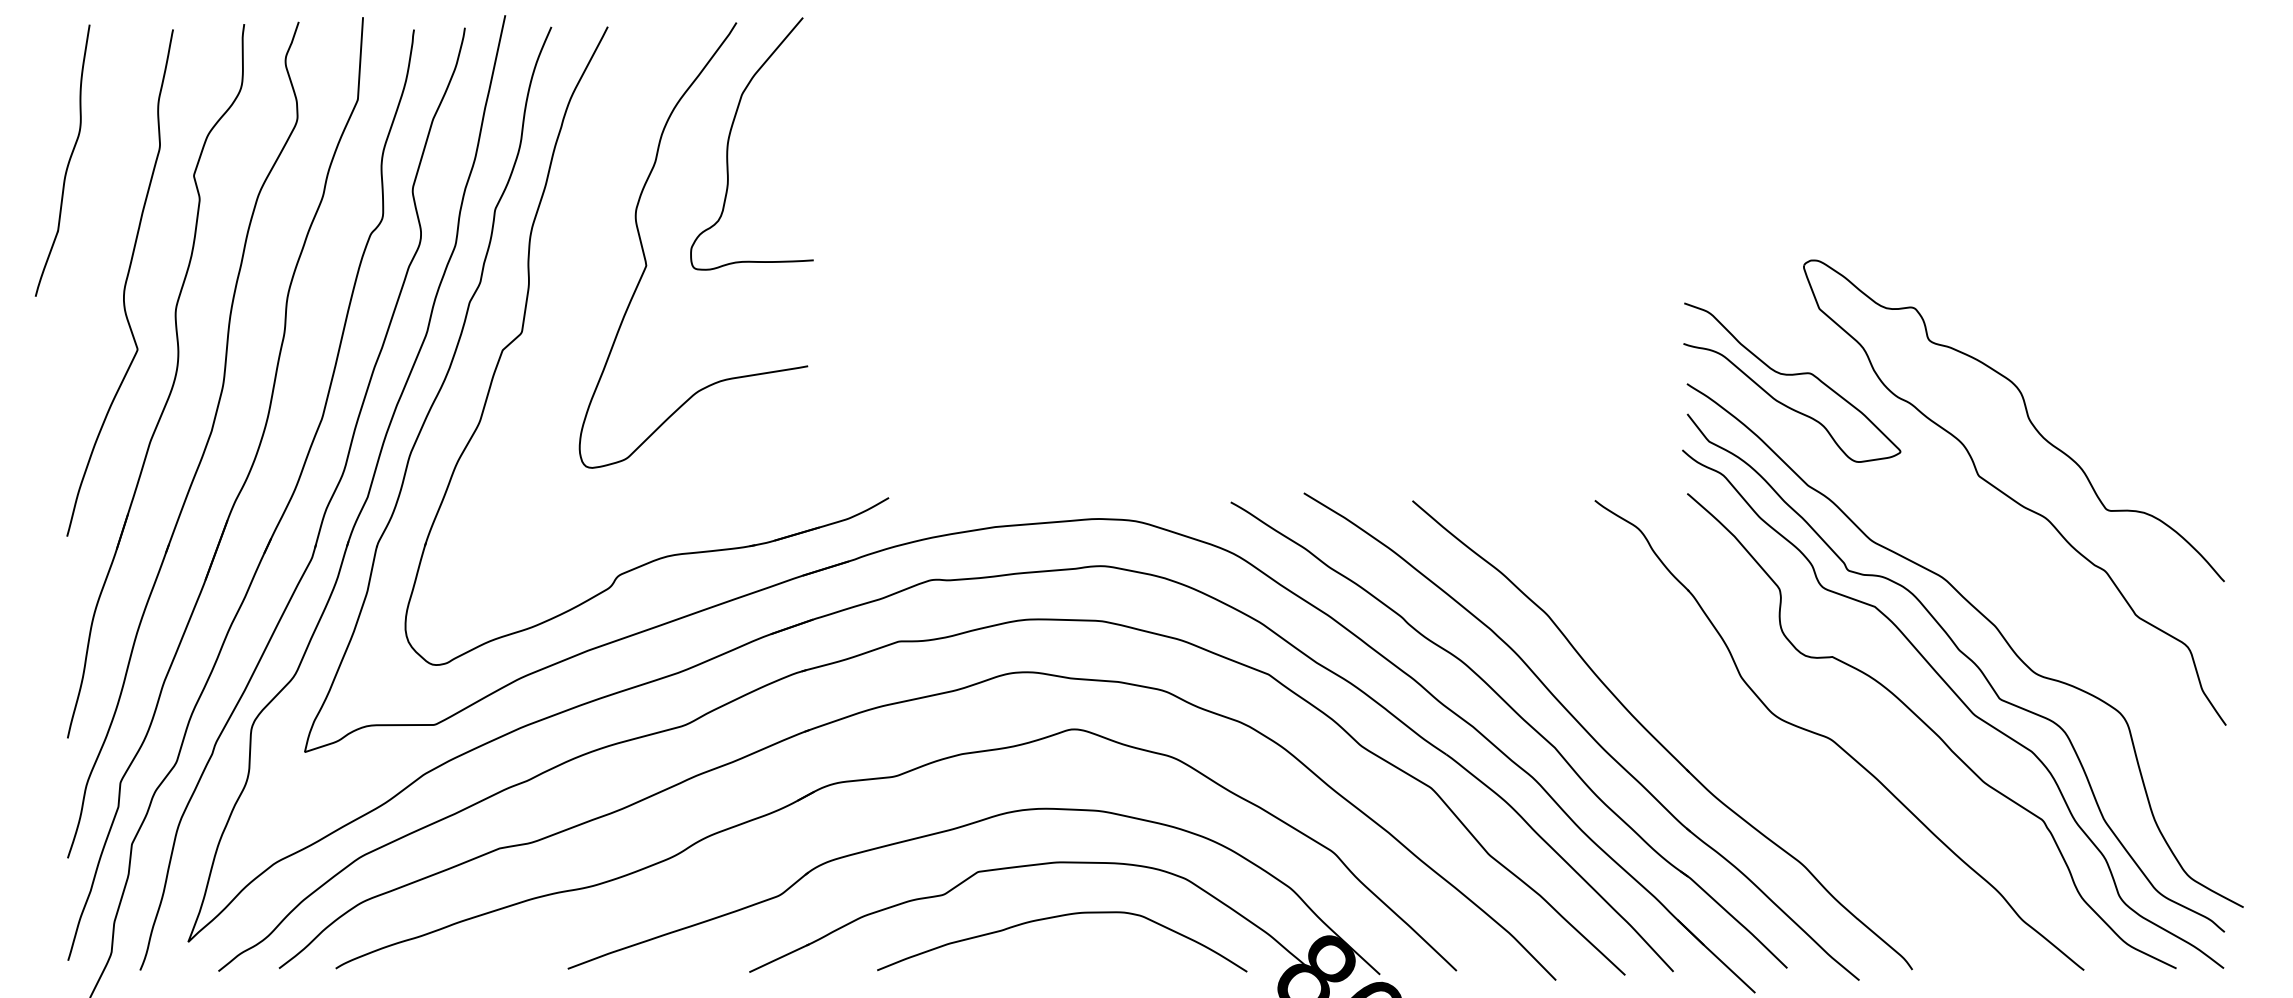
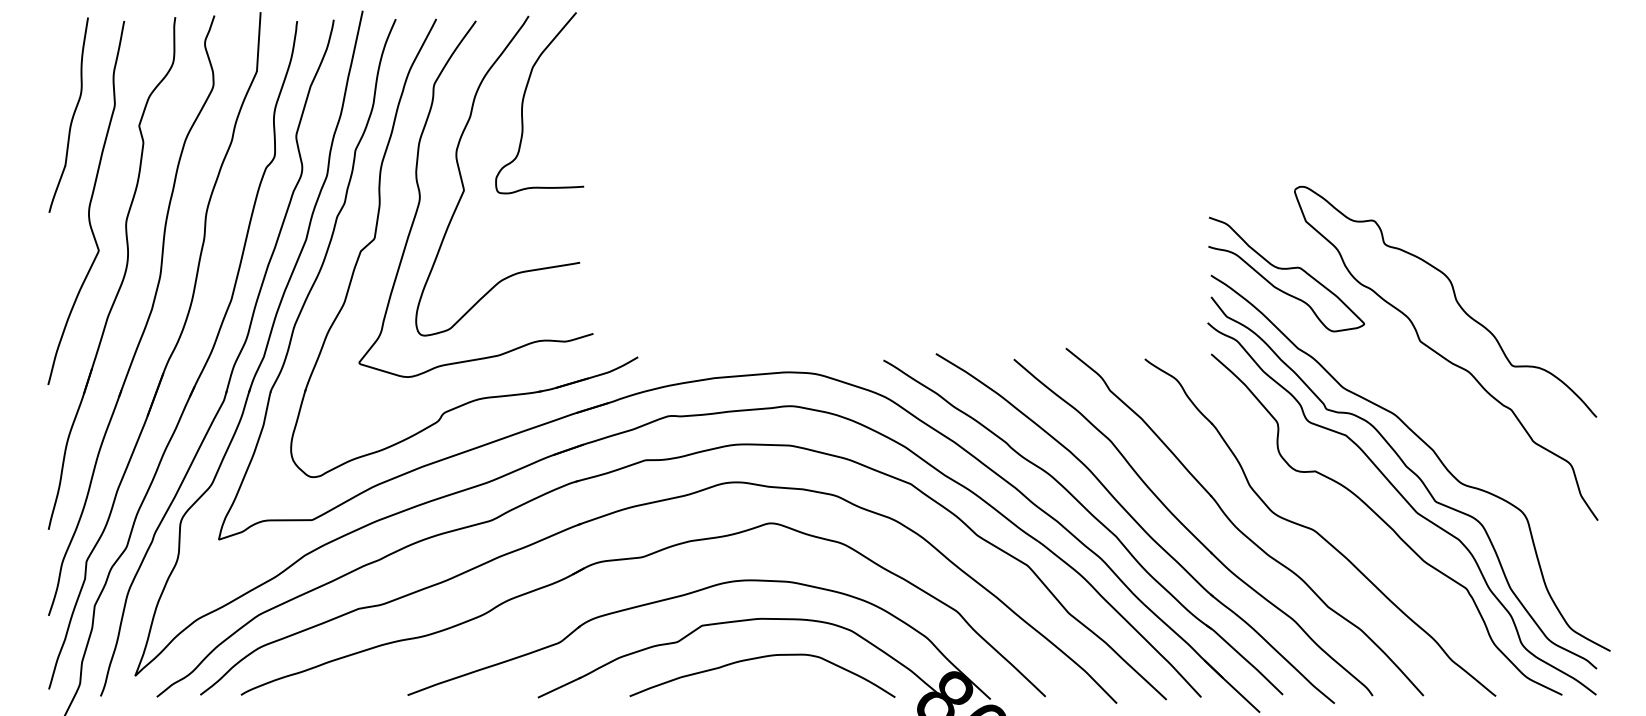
curve: (67, 163) -> (72, 117), moved
curve: (585, 277) -> (420, 199), added
part: (1724, 735) -> (1237, 527), added

